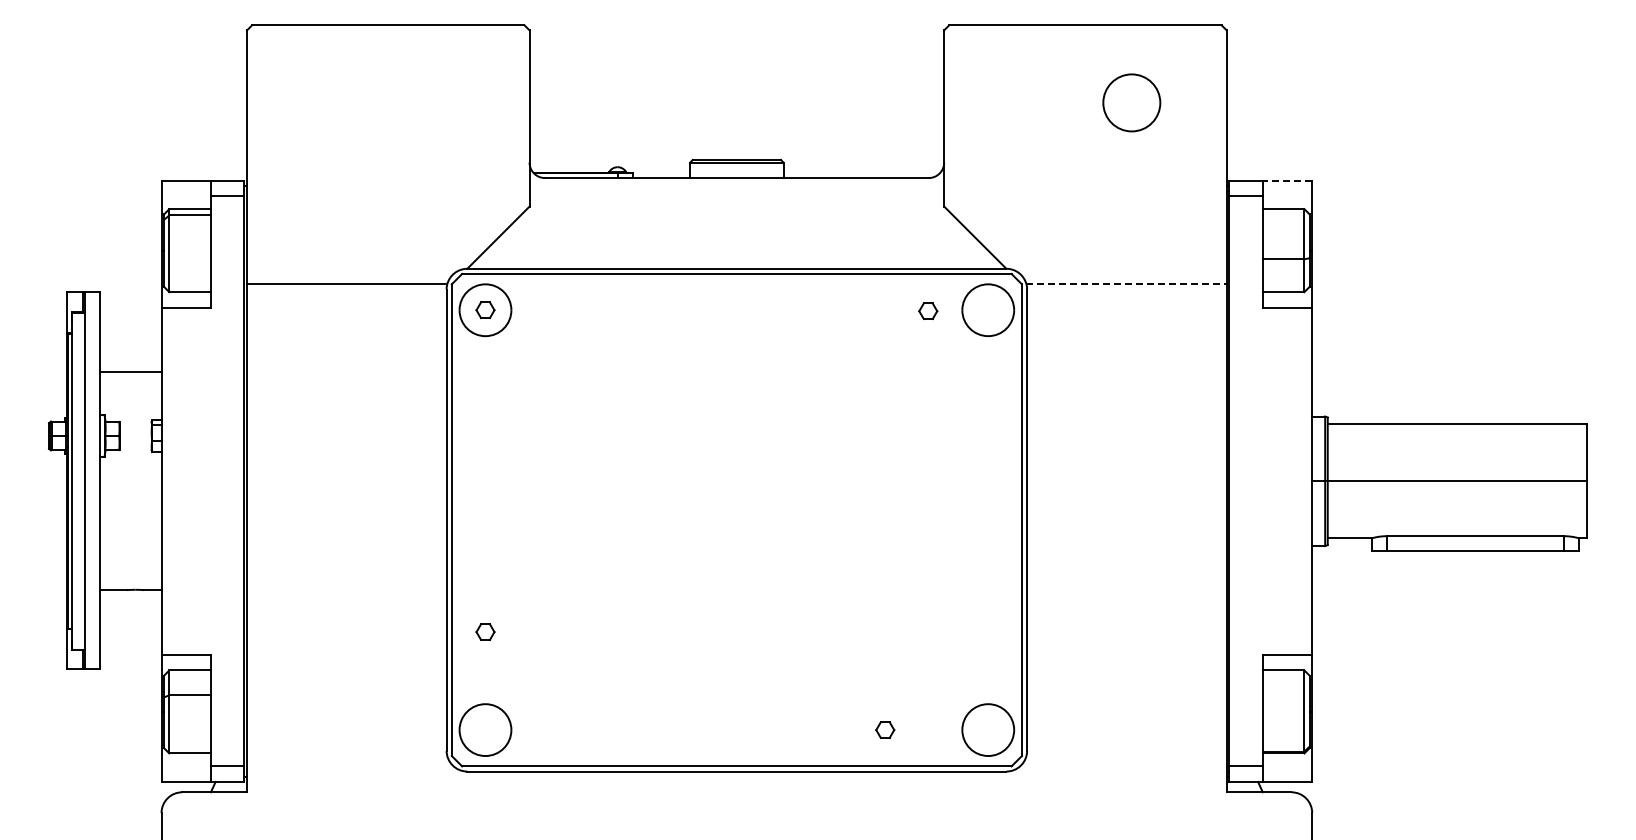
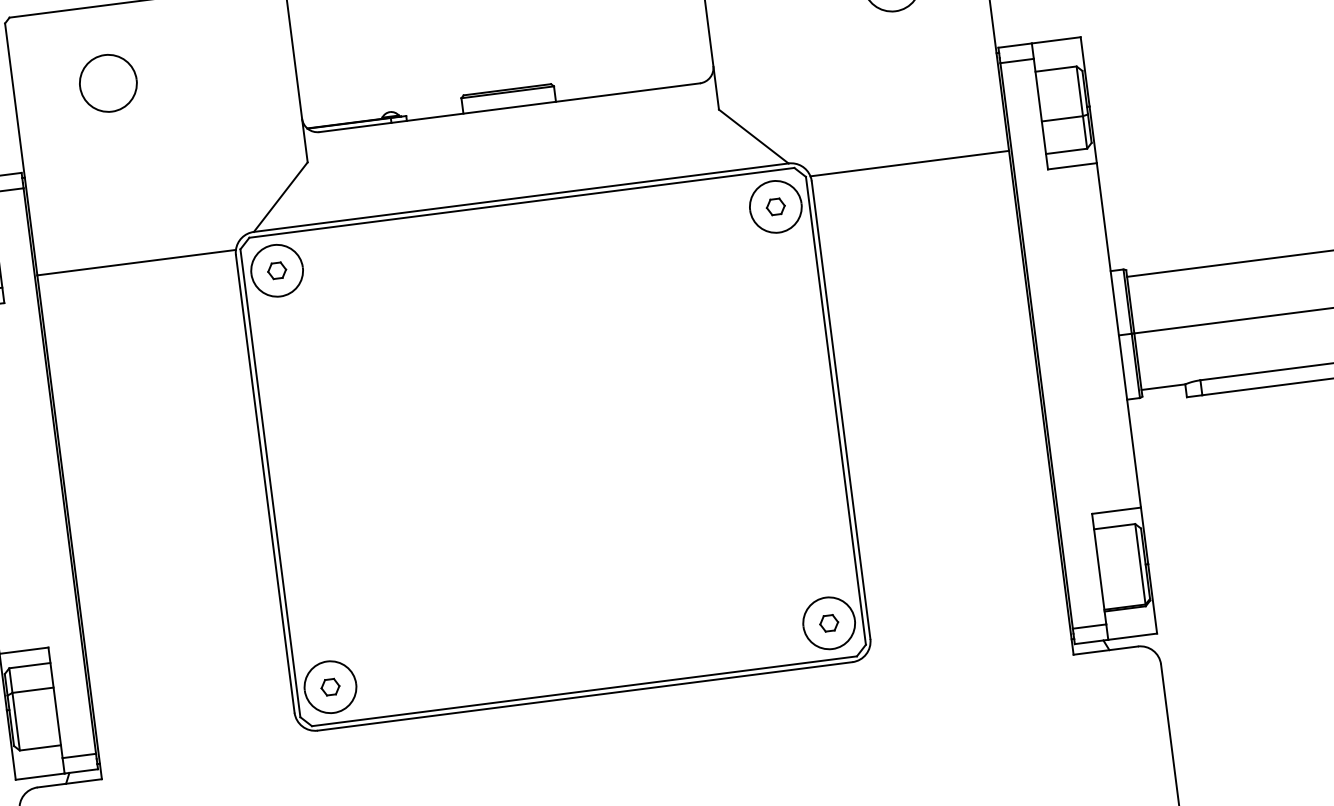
part: (341, 102) -> (107, 83), added
line: (1287, 180) -> (1056, 40), dashed -> solid
line: (1127, 284) -> (910, 163), dashed -> solid
part: (928, 311) -> (776, 207), moved
part: (485, 631) -> (330, 686), moved
part: (885, 729) -> (829, 622), moved

